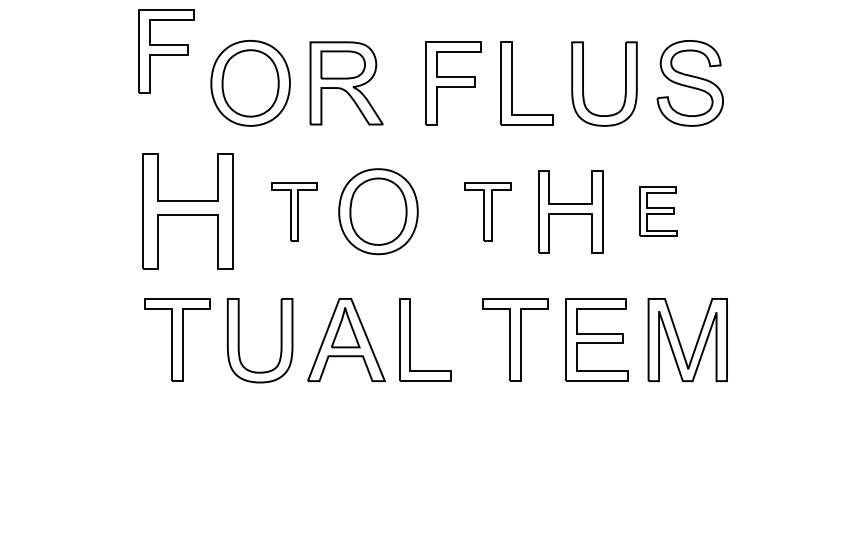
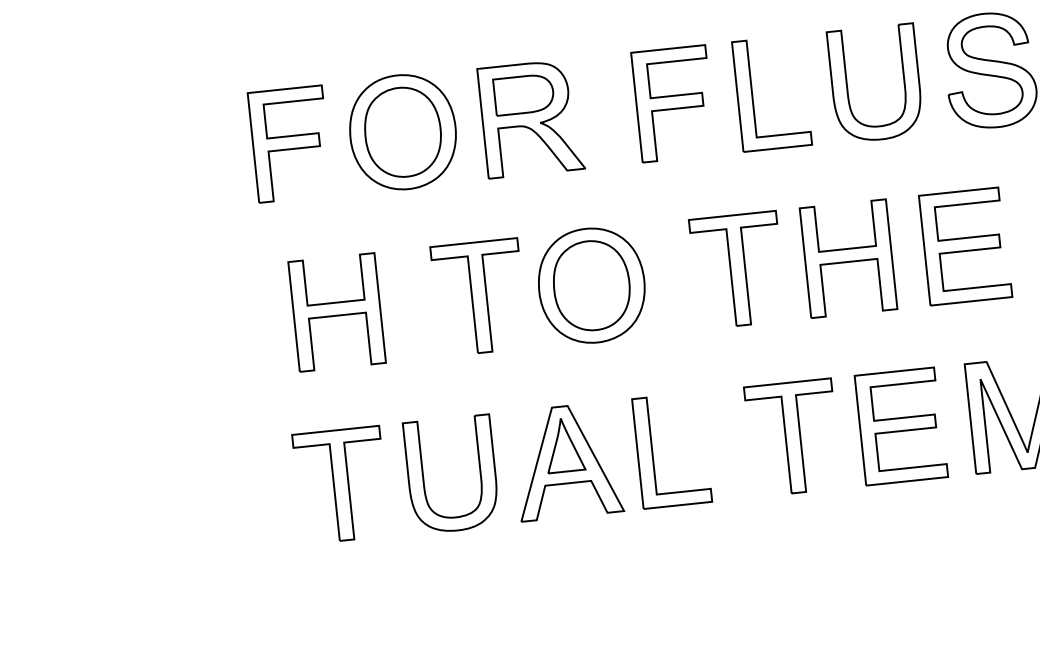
part: (166, 51) -> (290, 144), moved
part: (187, 211) -> (336, 312), size x0.71
part: (294, 211) -> (479, 297), size x1.43
part: (488, 211) -> (738, 269), size x1.43
part: (658, 211) -> (965, 246), size x1.67

